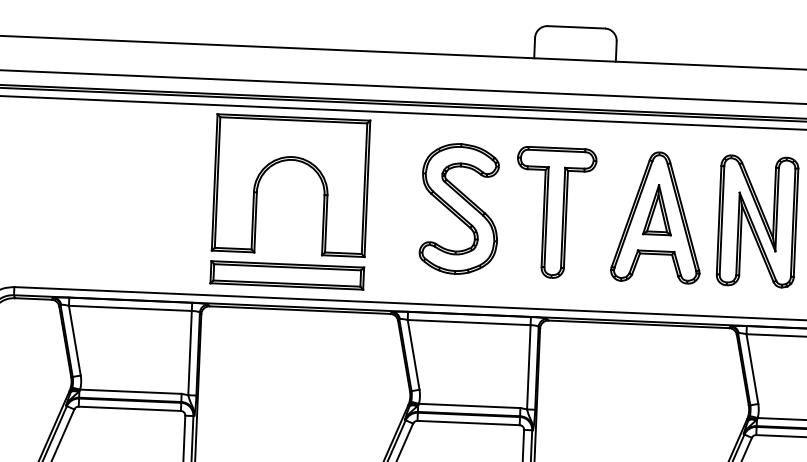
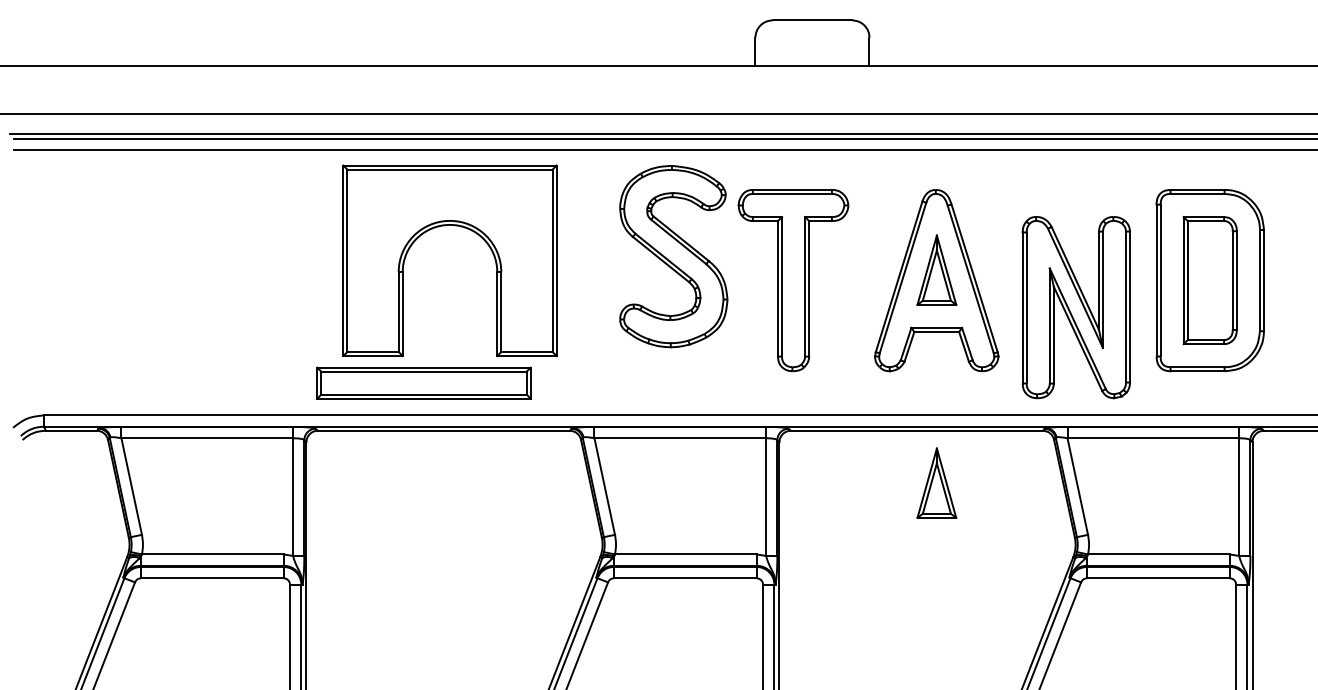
part: (288, 160) -> (445, 226), moved
part: (459, 209) -> (673, 256), moved
part: (756, 221) -> (1075, 307), moved
part: (651, 361) -> (936, 482), added

